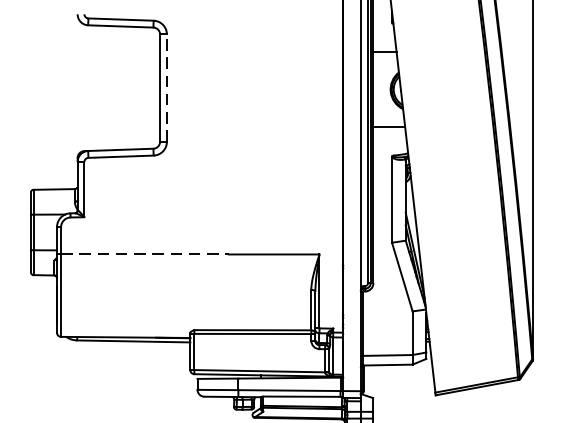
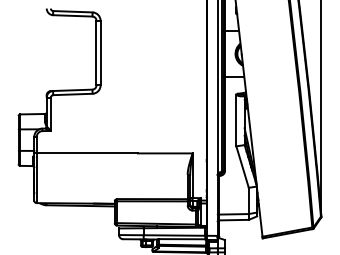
line: (166, 87) -> (100, 52), dashed -> solid
line: (145, 254) -> (87, 153), dashed -> solid

